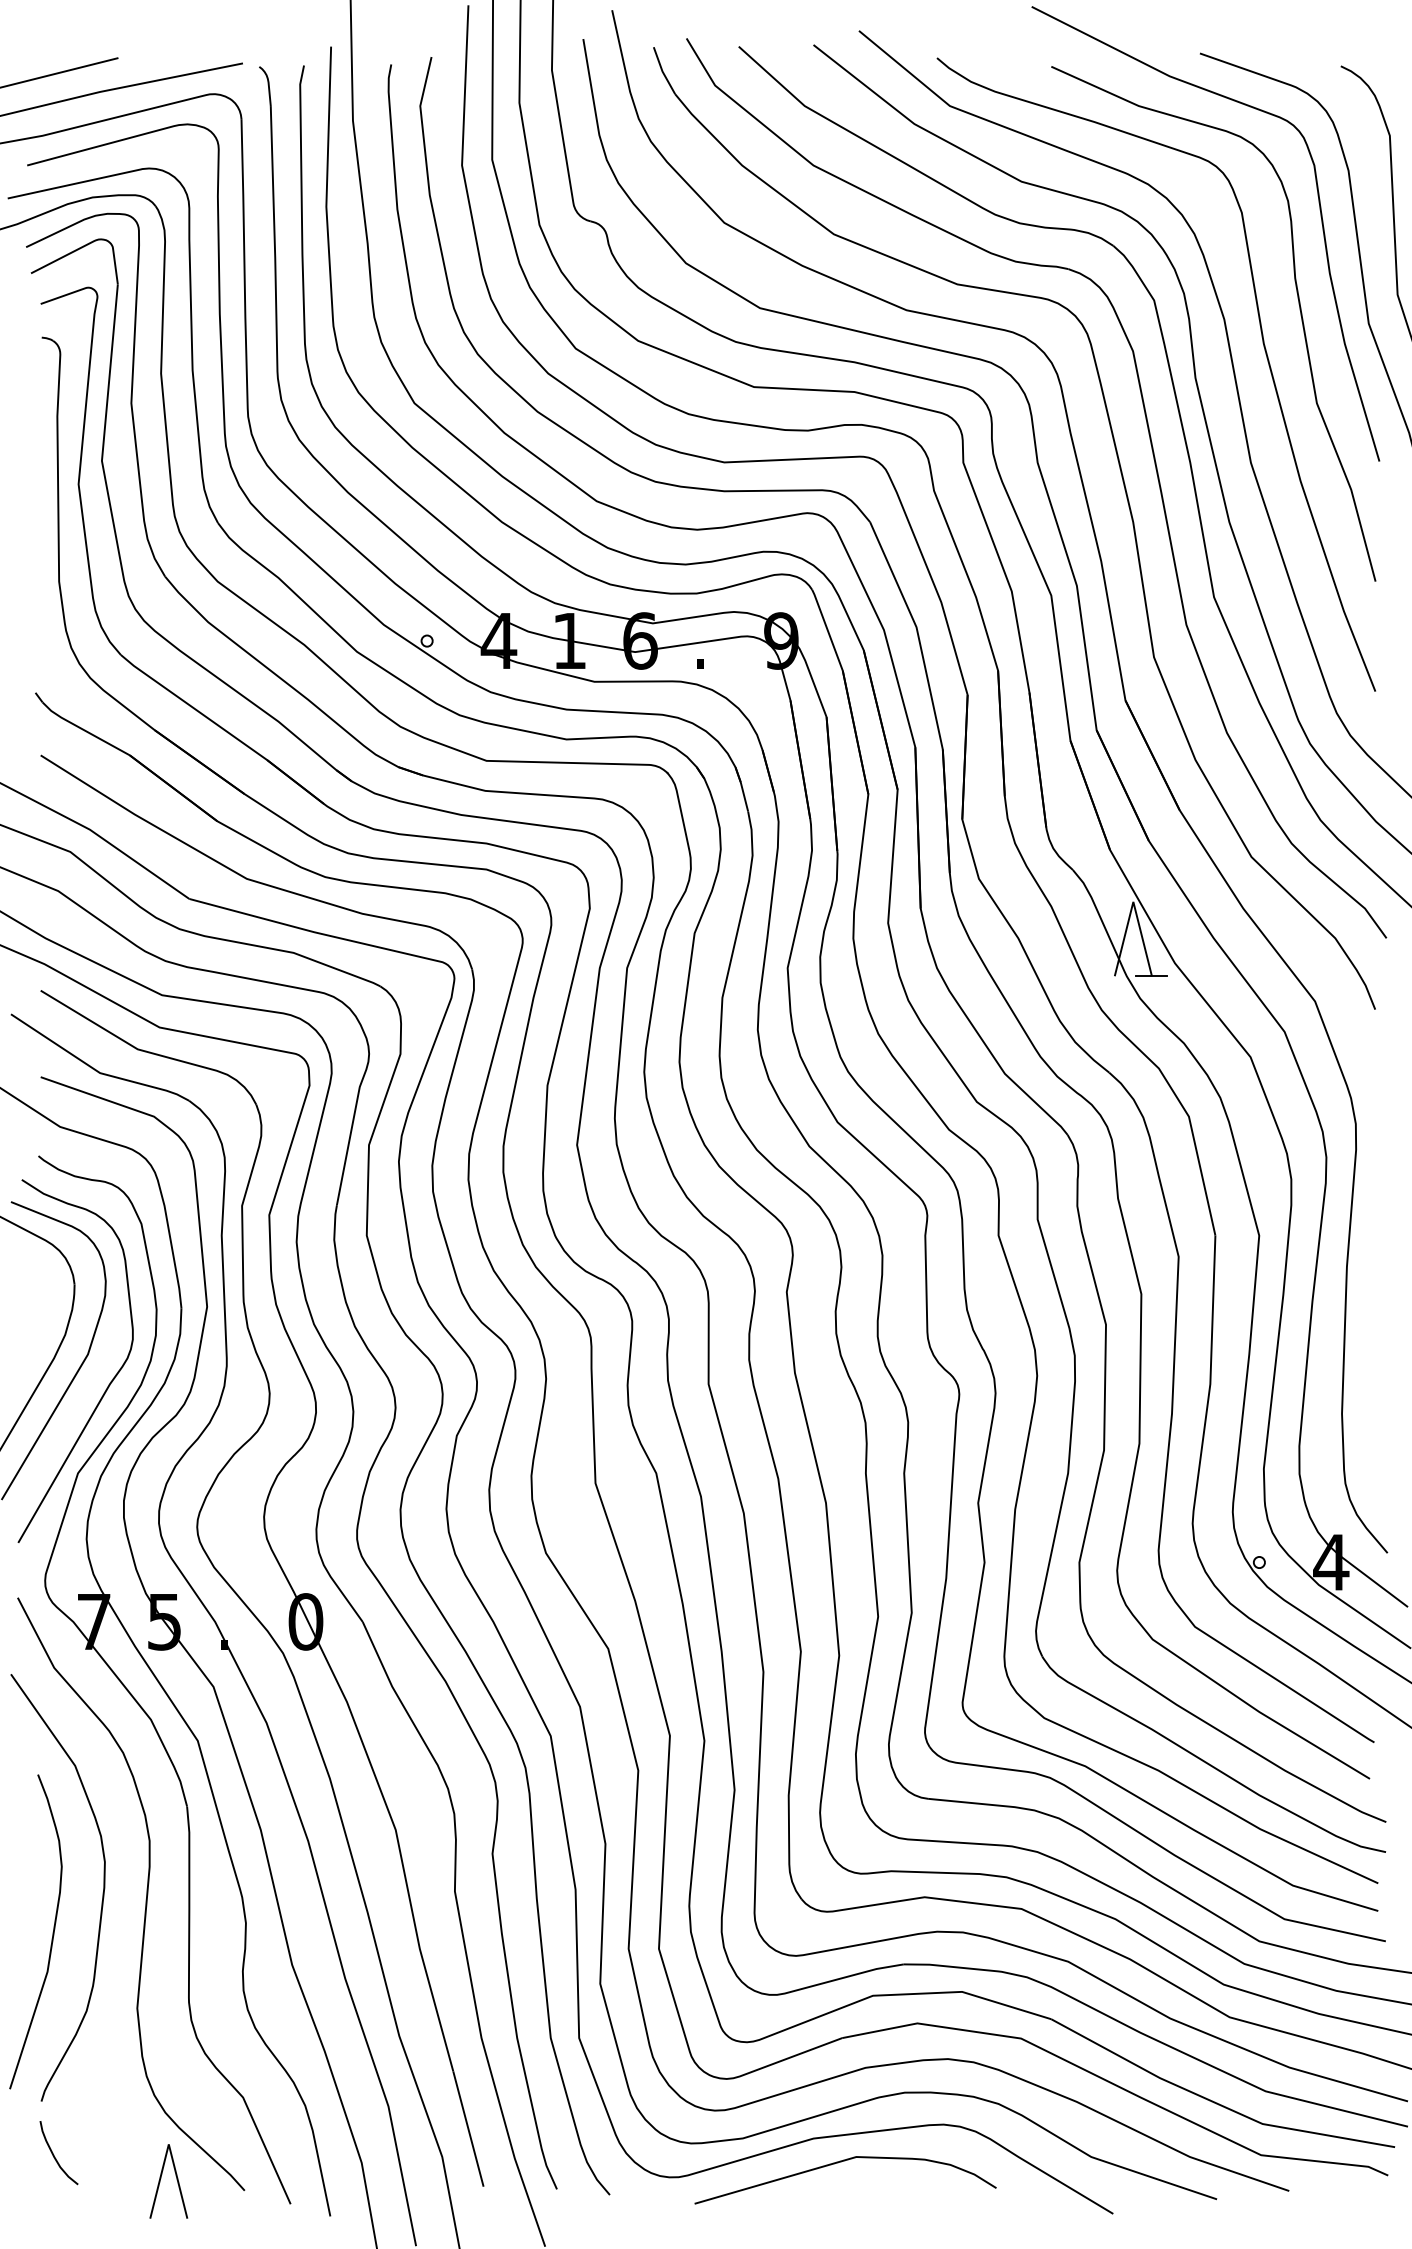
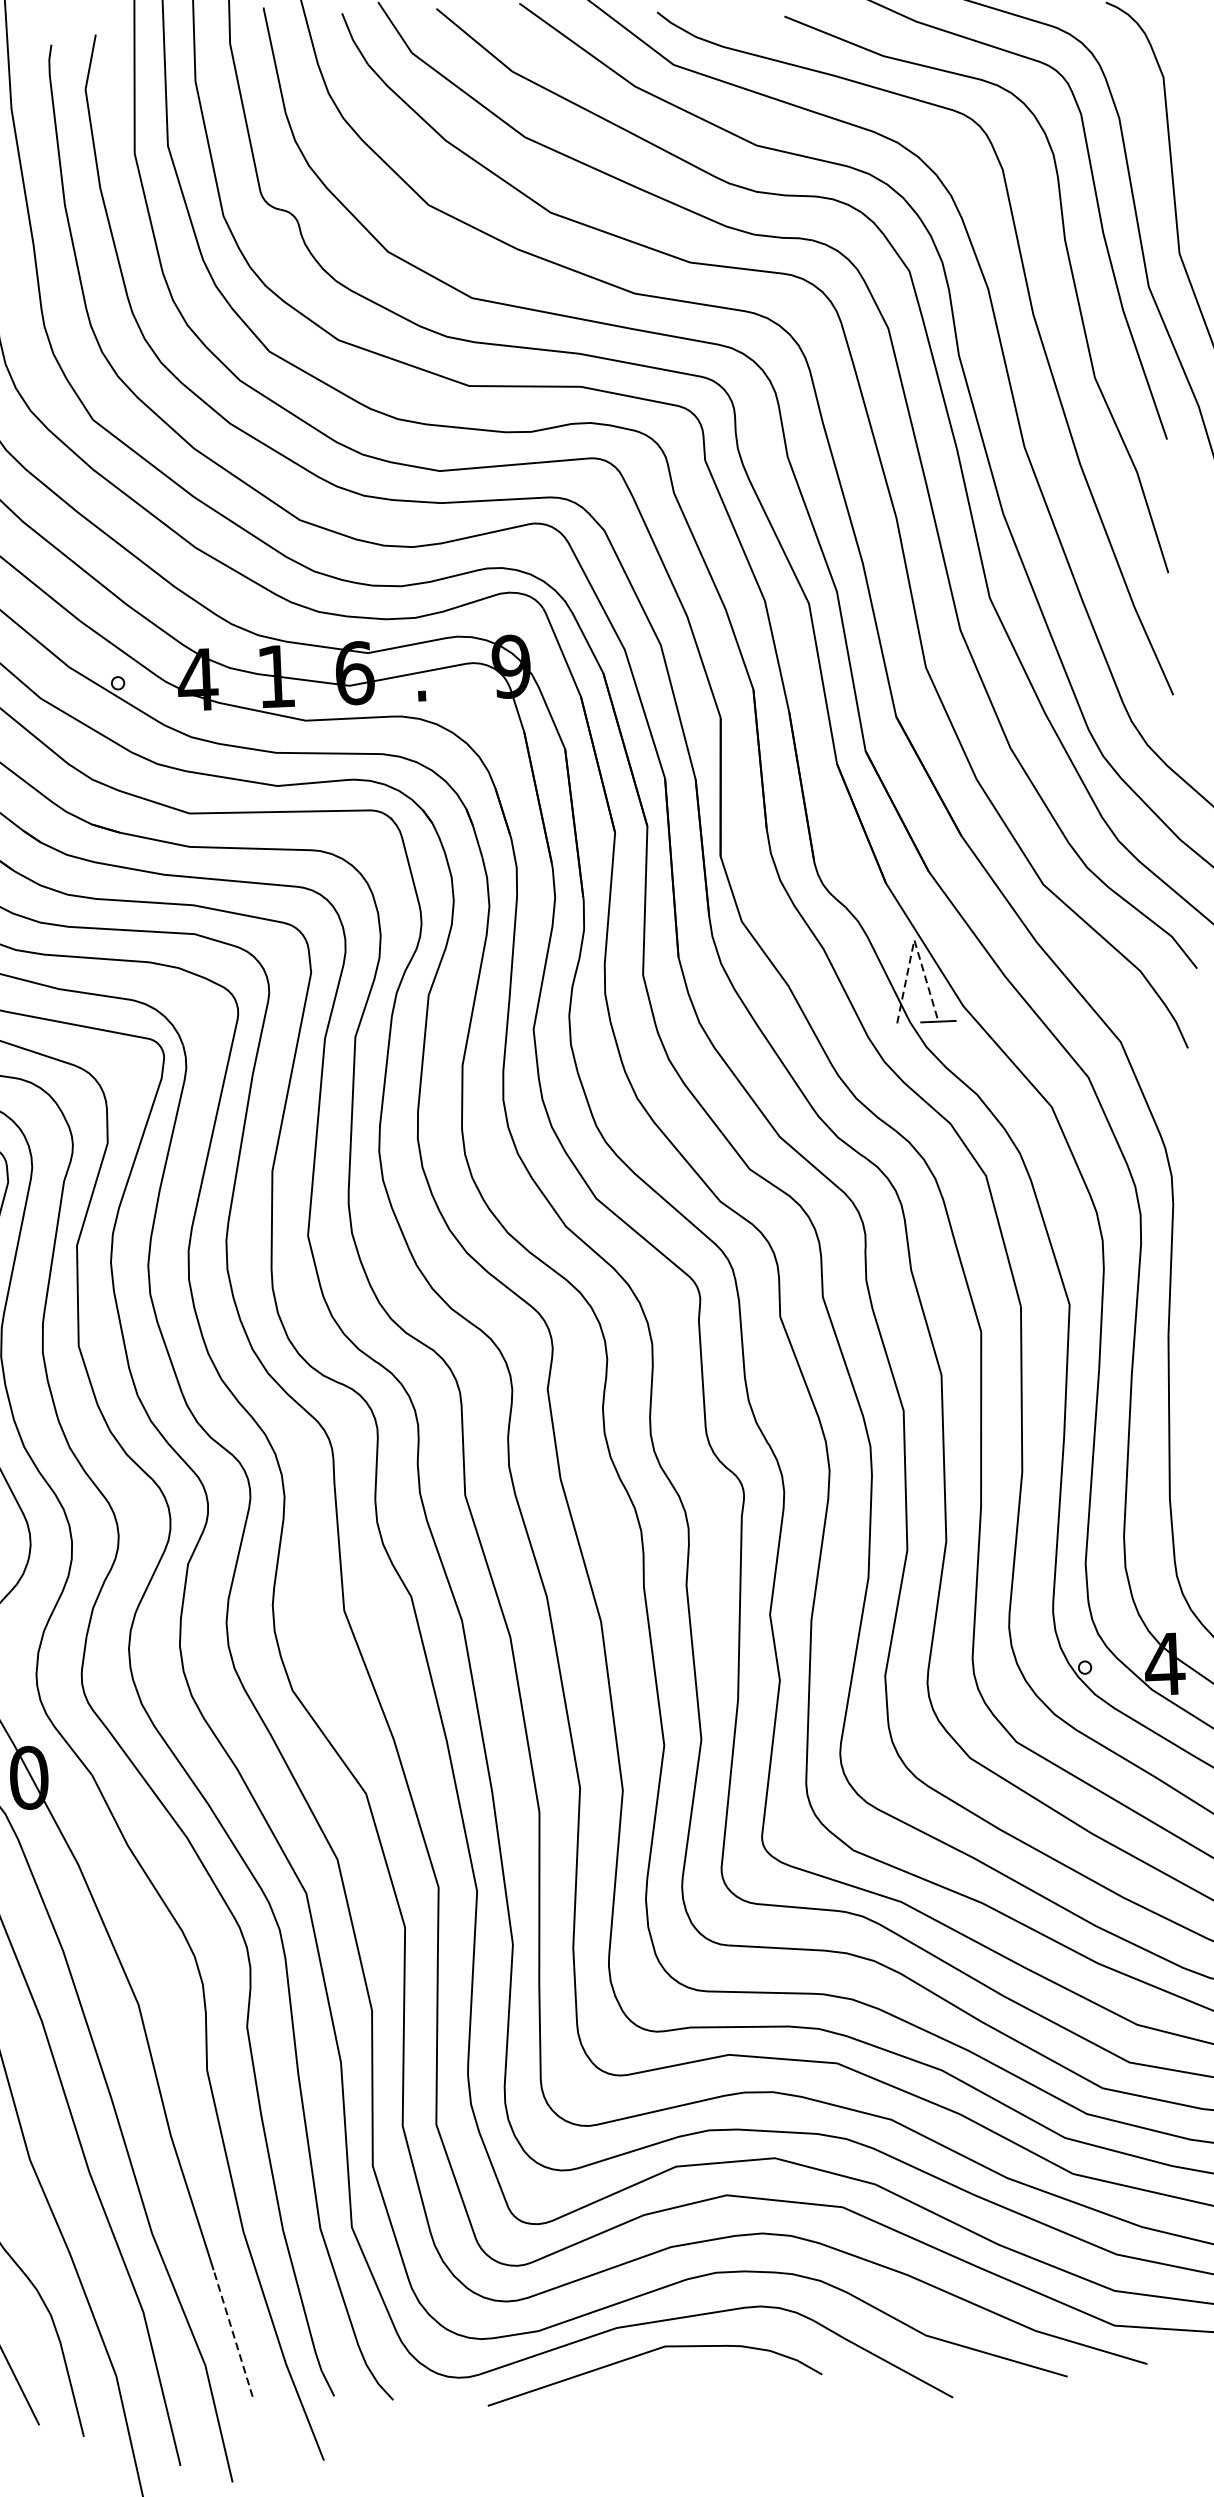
line: (1133, 901) -> (914, 939), solid -> dashed
line: (468, 2129) -> (233, 2333), solid -> dashed

